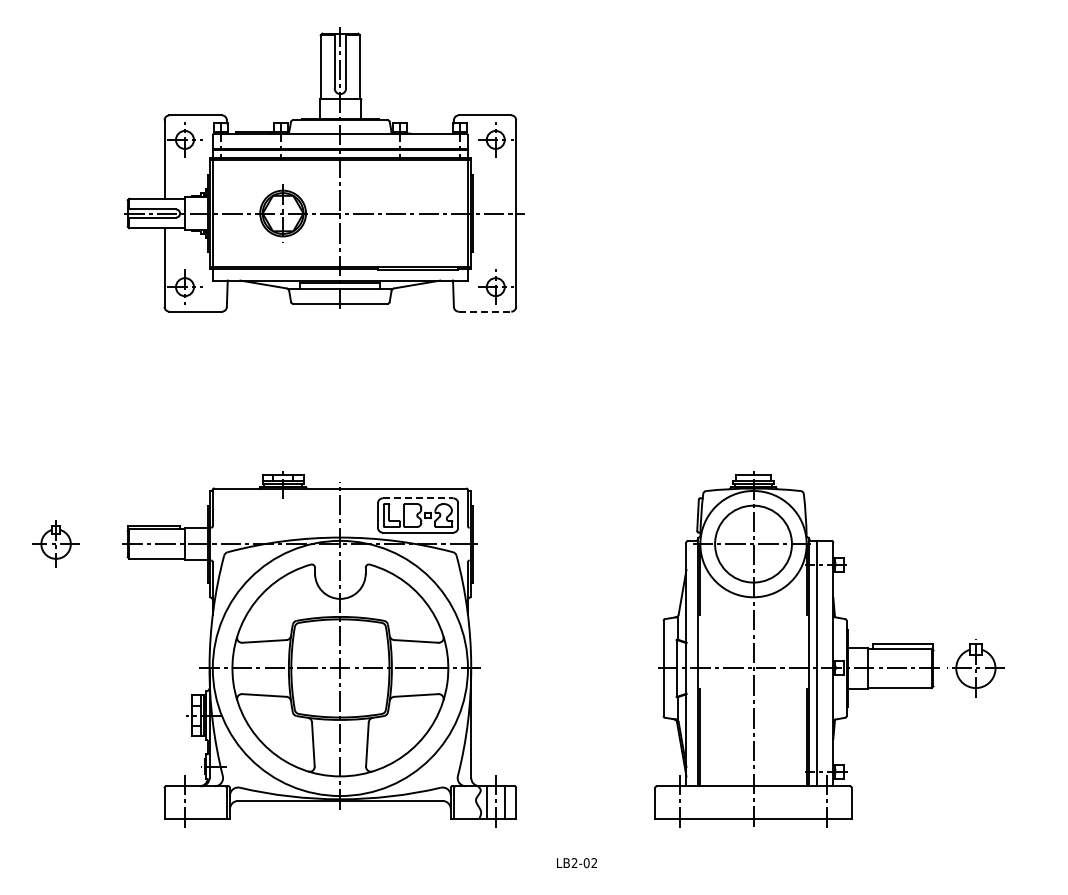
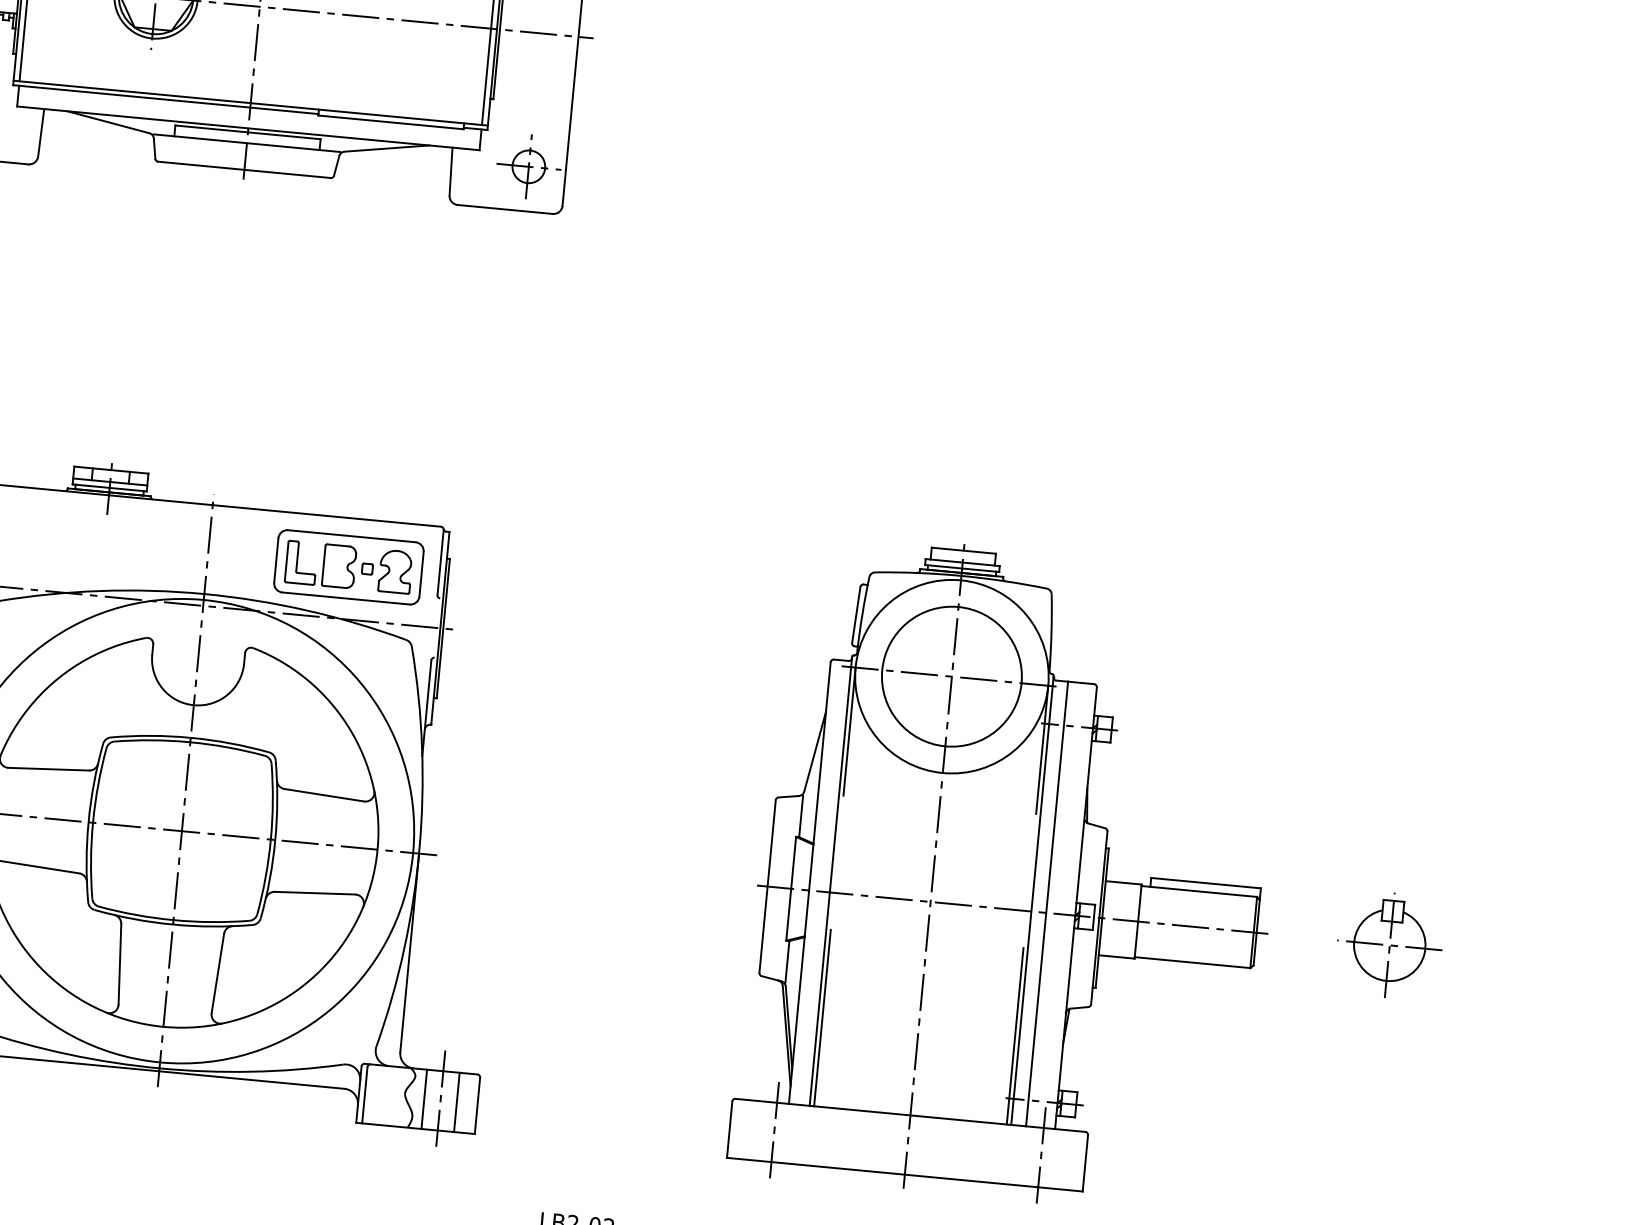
line: (485, 311) -> (506, 209), dashed -> solid
line: (418, 498) -> (352, 536), dashed -> solid
part: (975, 668) -> (1389, 945), moved

